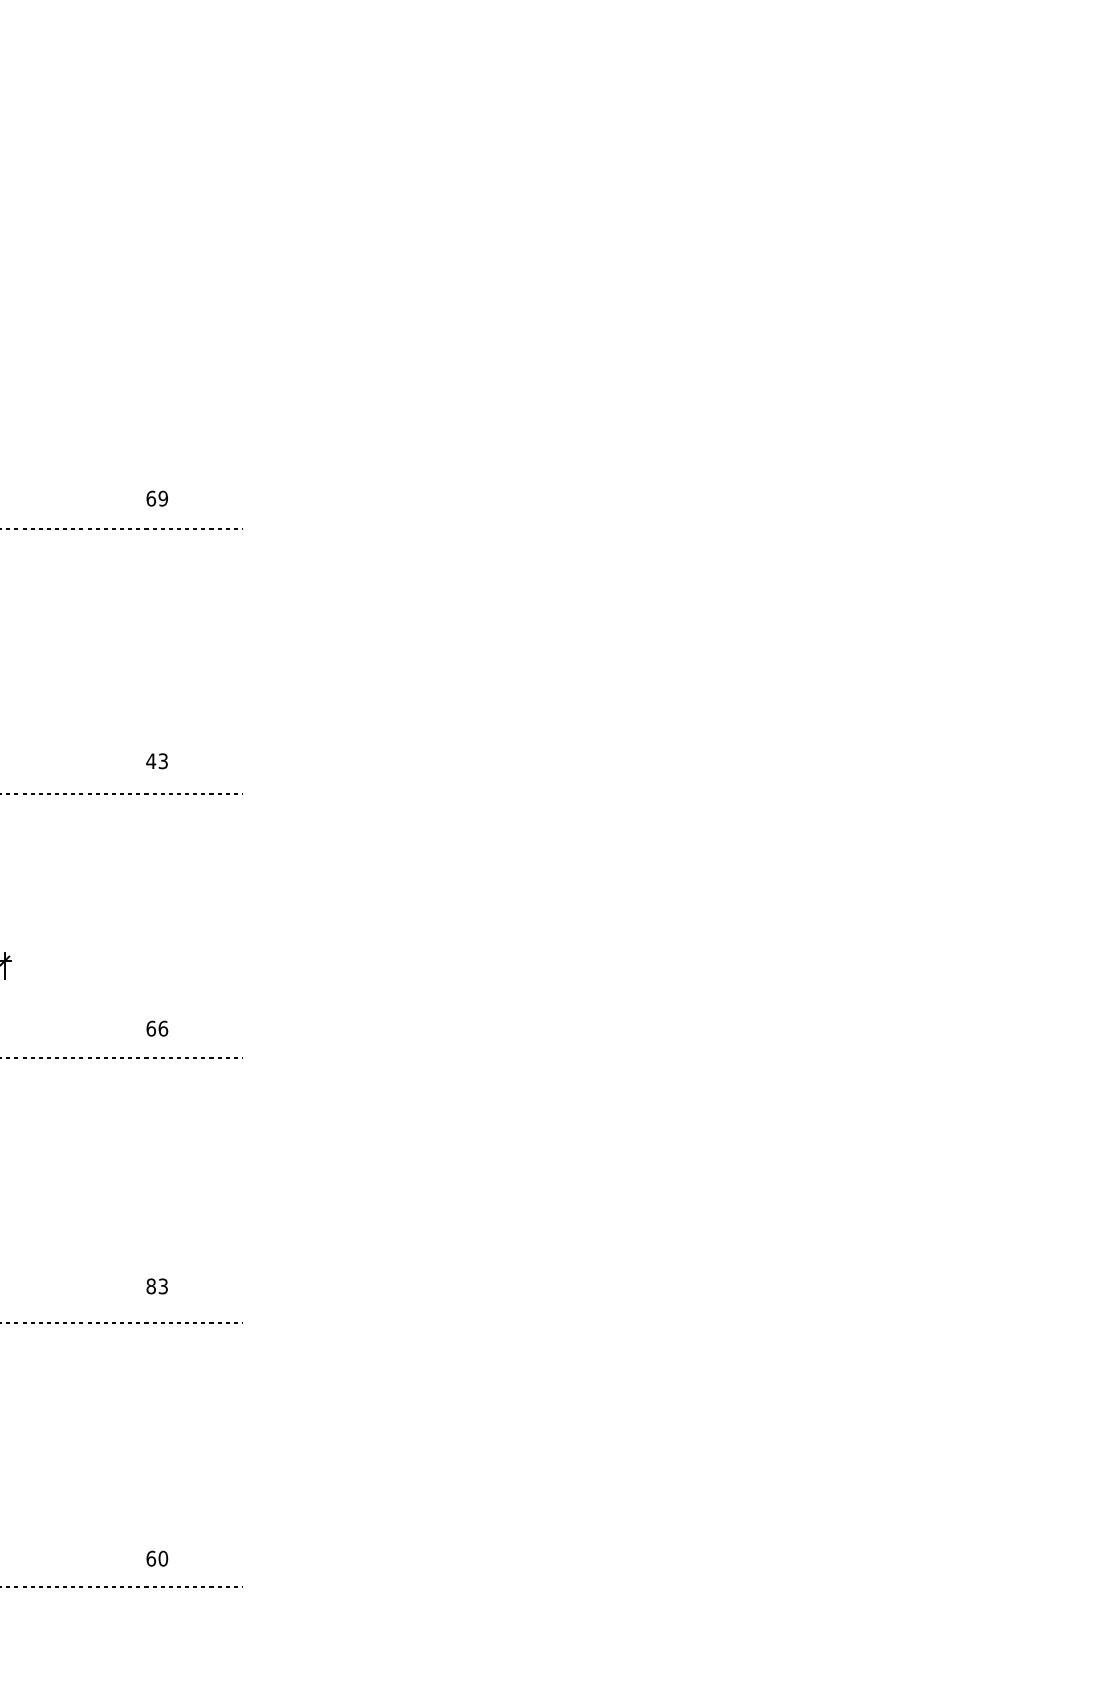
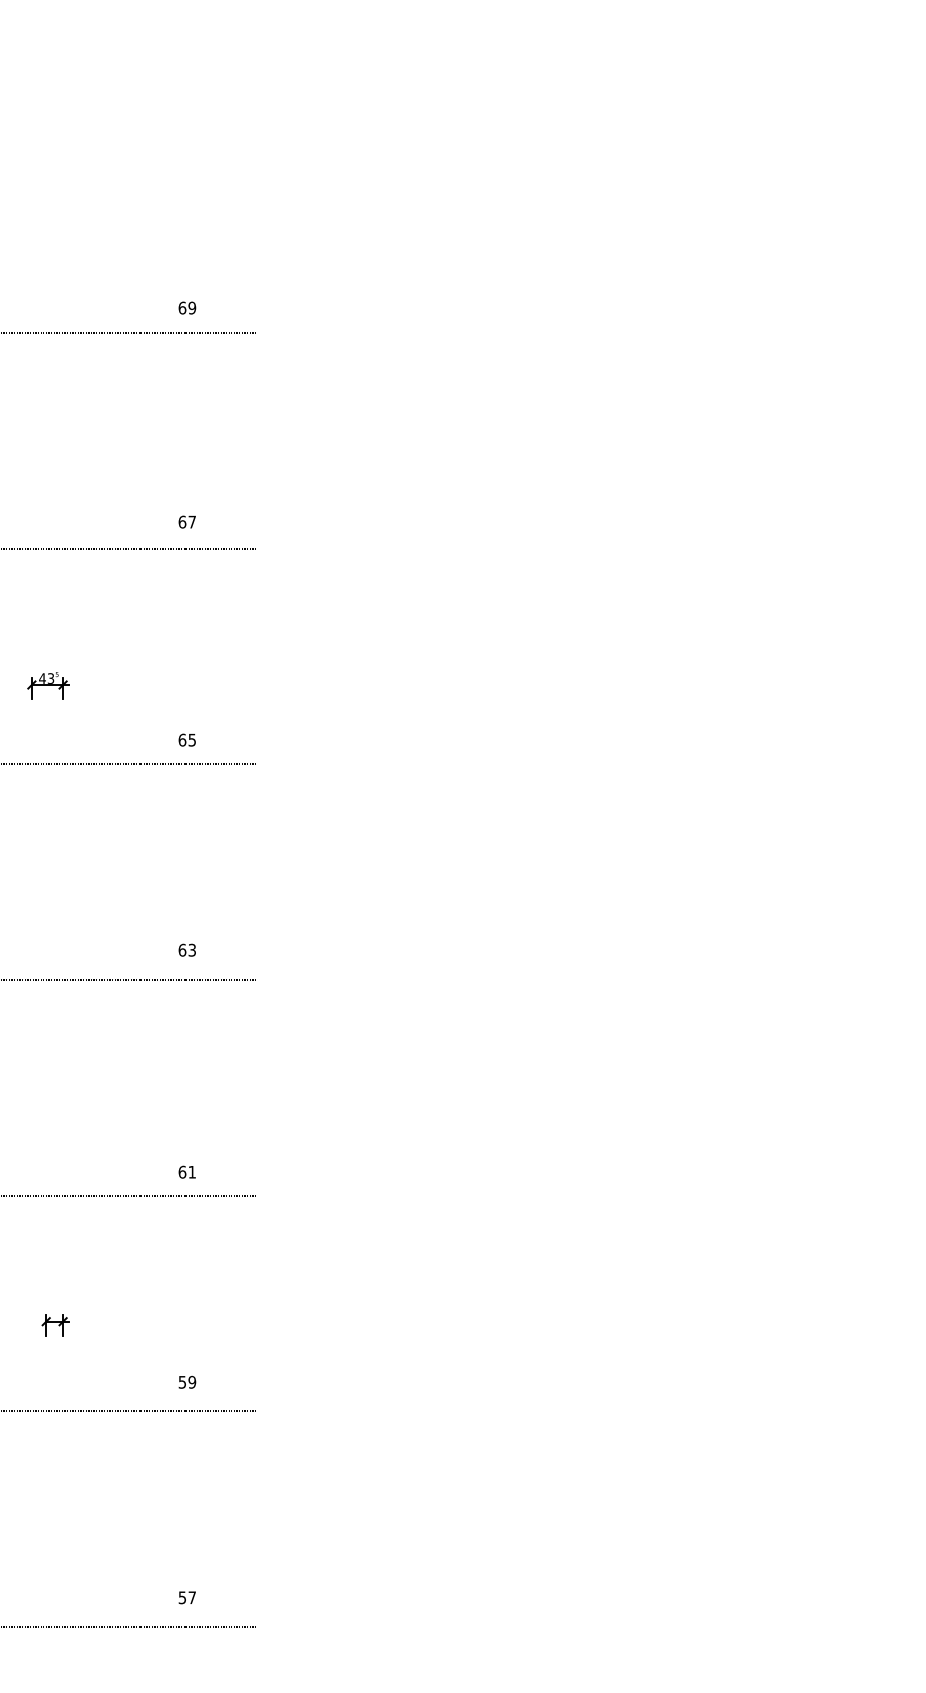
text: (156, 760) -> (186, 521), 43 -> 67
text: (163, 1027) -> (192, 739), 66 -> 65
text: (151, 1285) -> (182, 949), 83 -> 63
text: (163, 1557) -> (192, 1171), 60 -> 61

